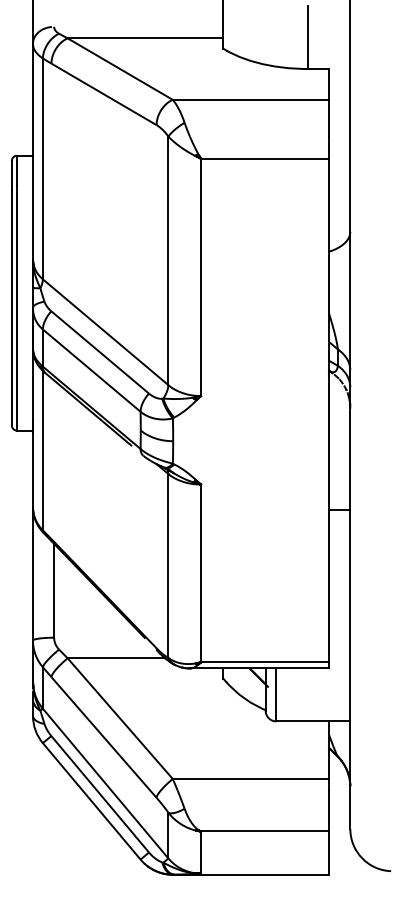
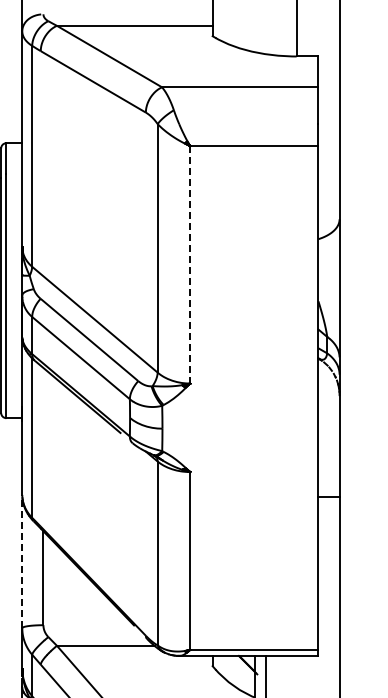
line: (200, 277) -> (189, 264), solid -> dashed
line: (33, 574) -> (22, 561), solid -> dashed

